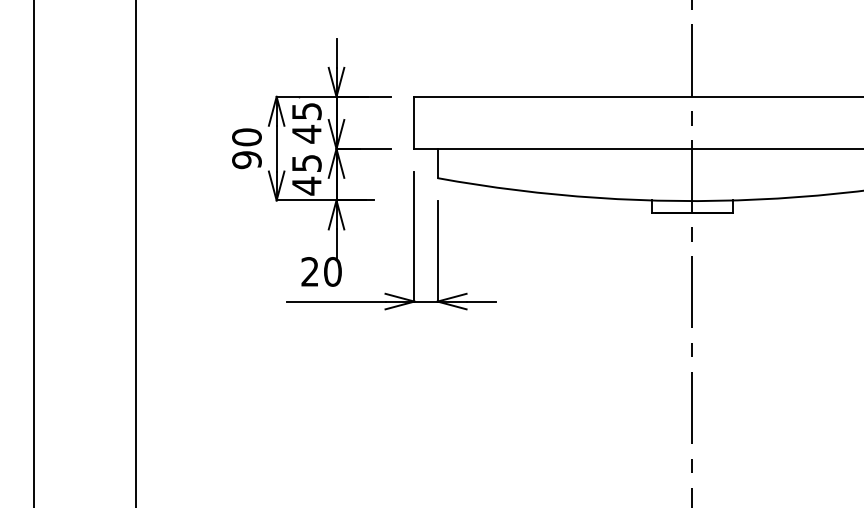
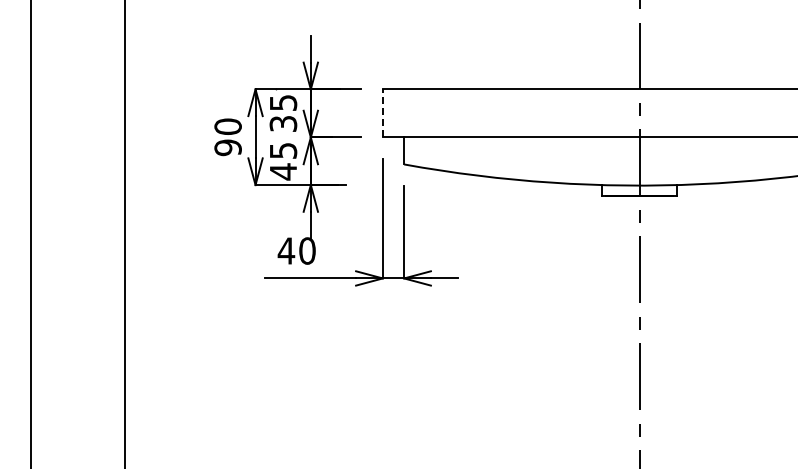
line: (414, 121) -> (382, 112), solid -> dashed
text: (306, 133) -> (283, 123), 45 -> 35
text: (310, 271) -> (286, 250), 20 -> 40

